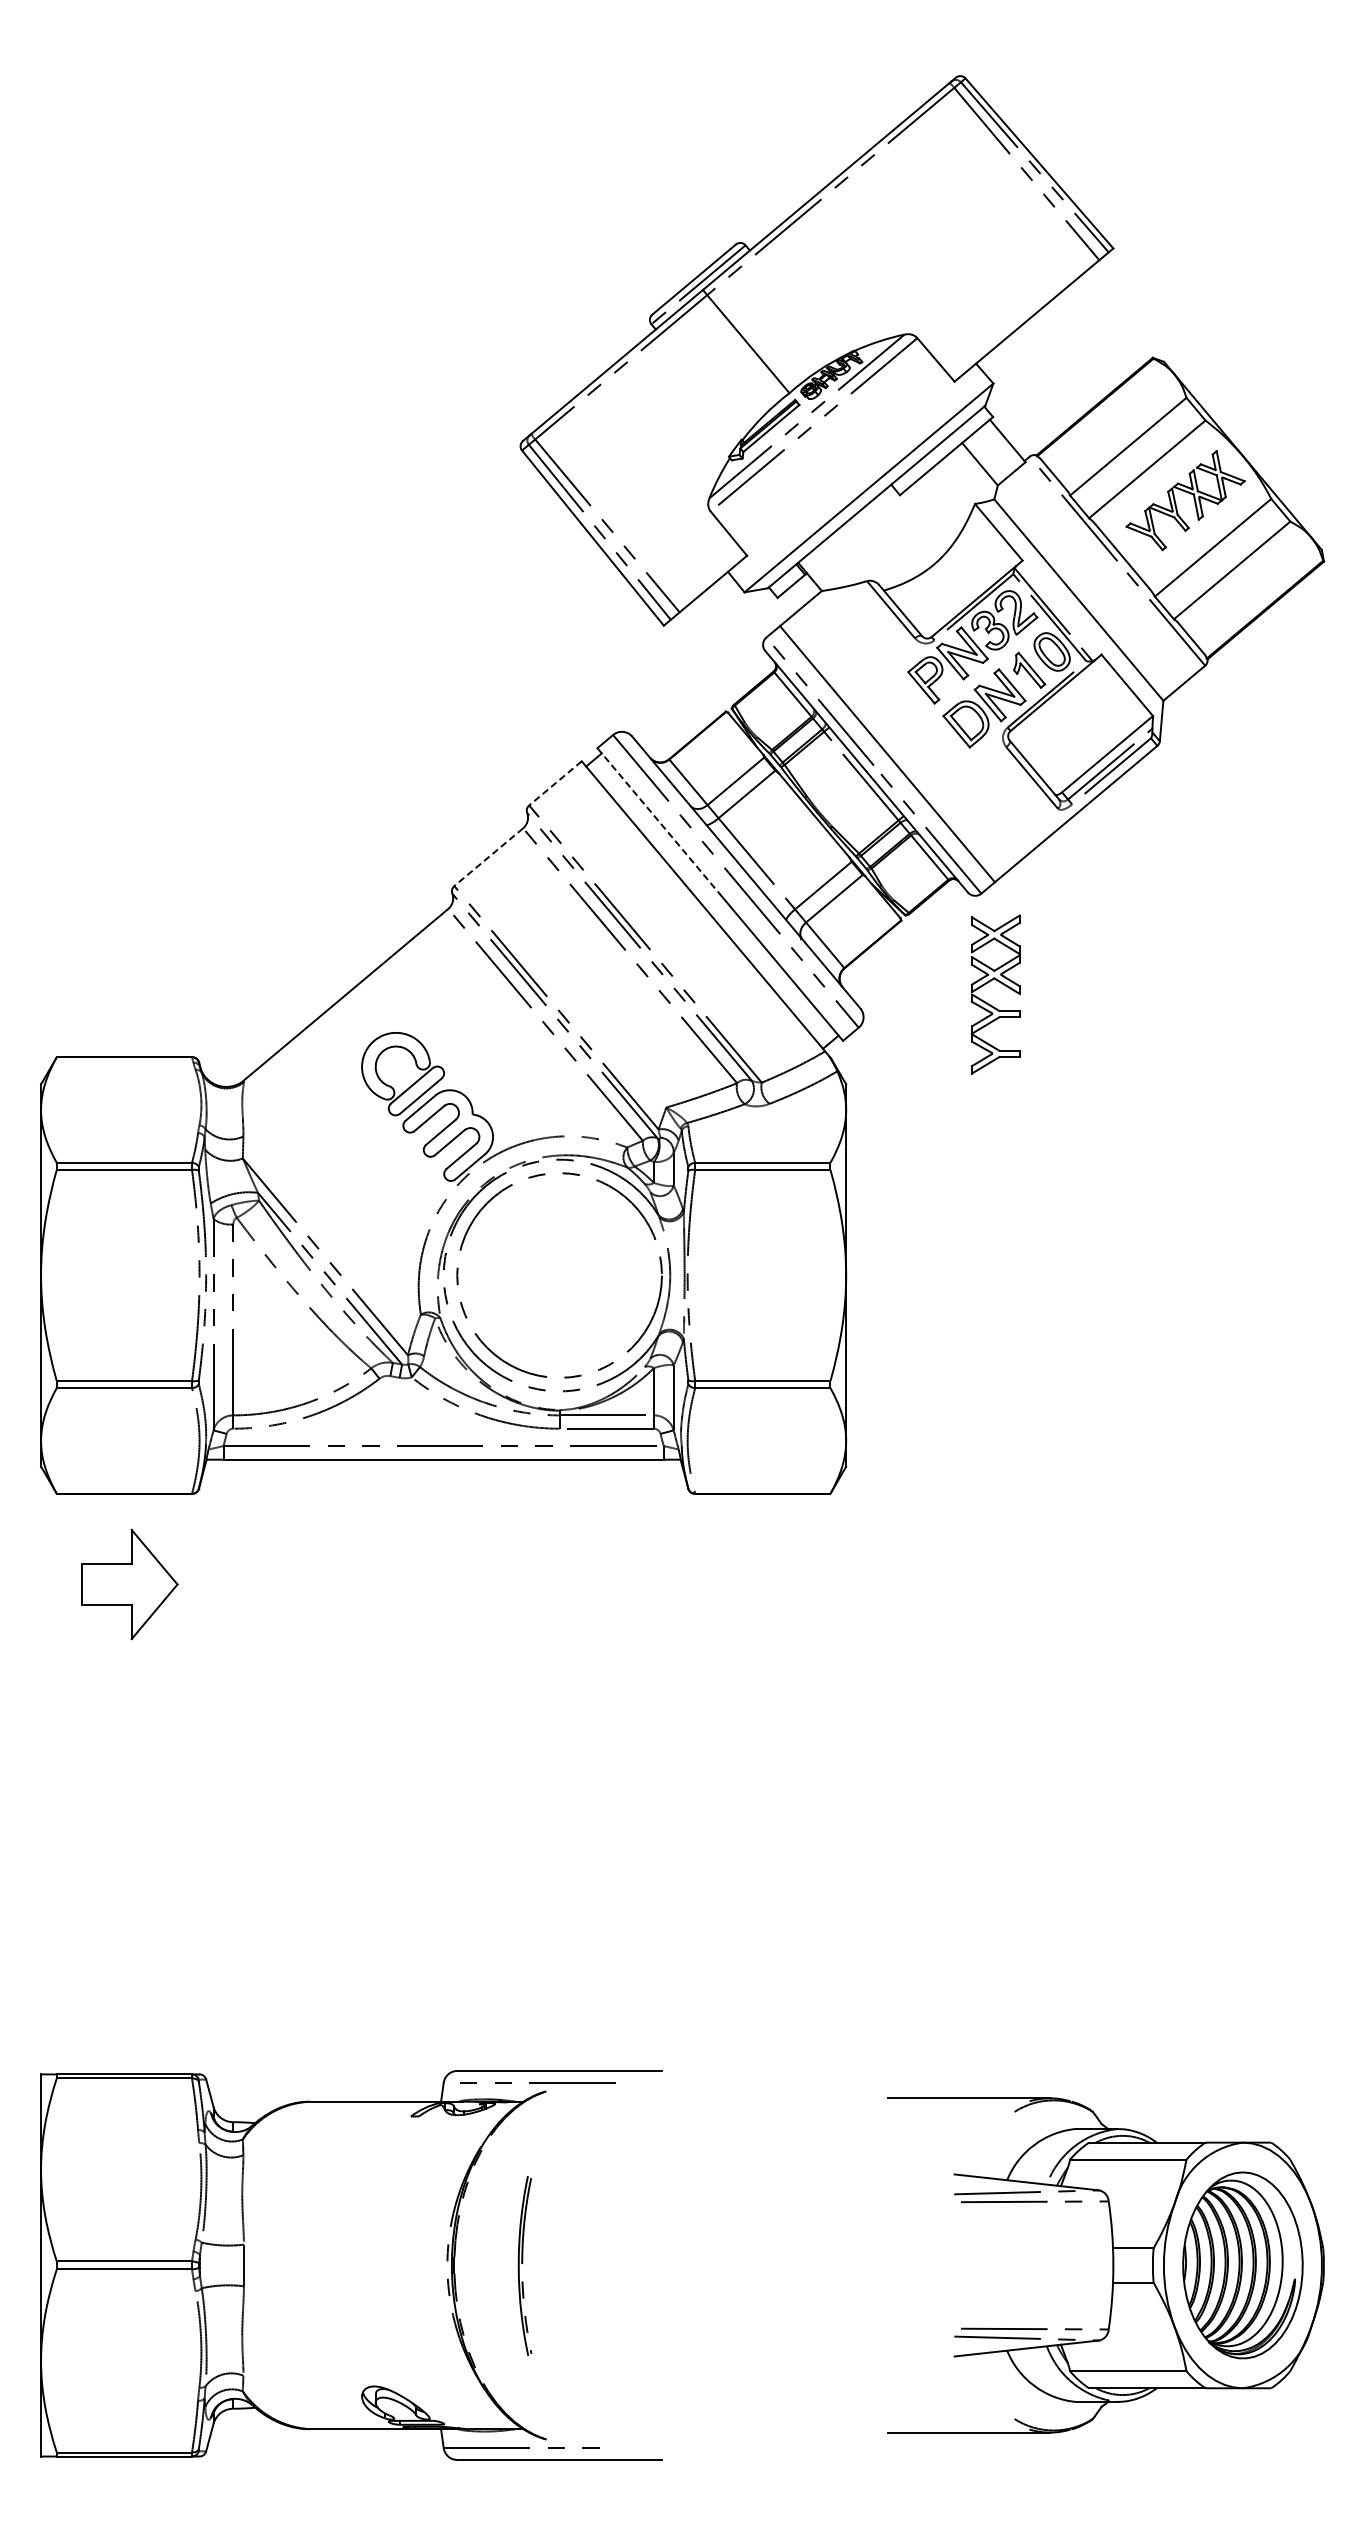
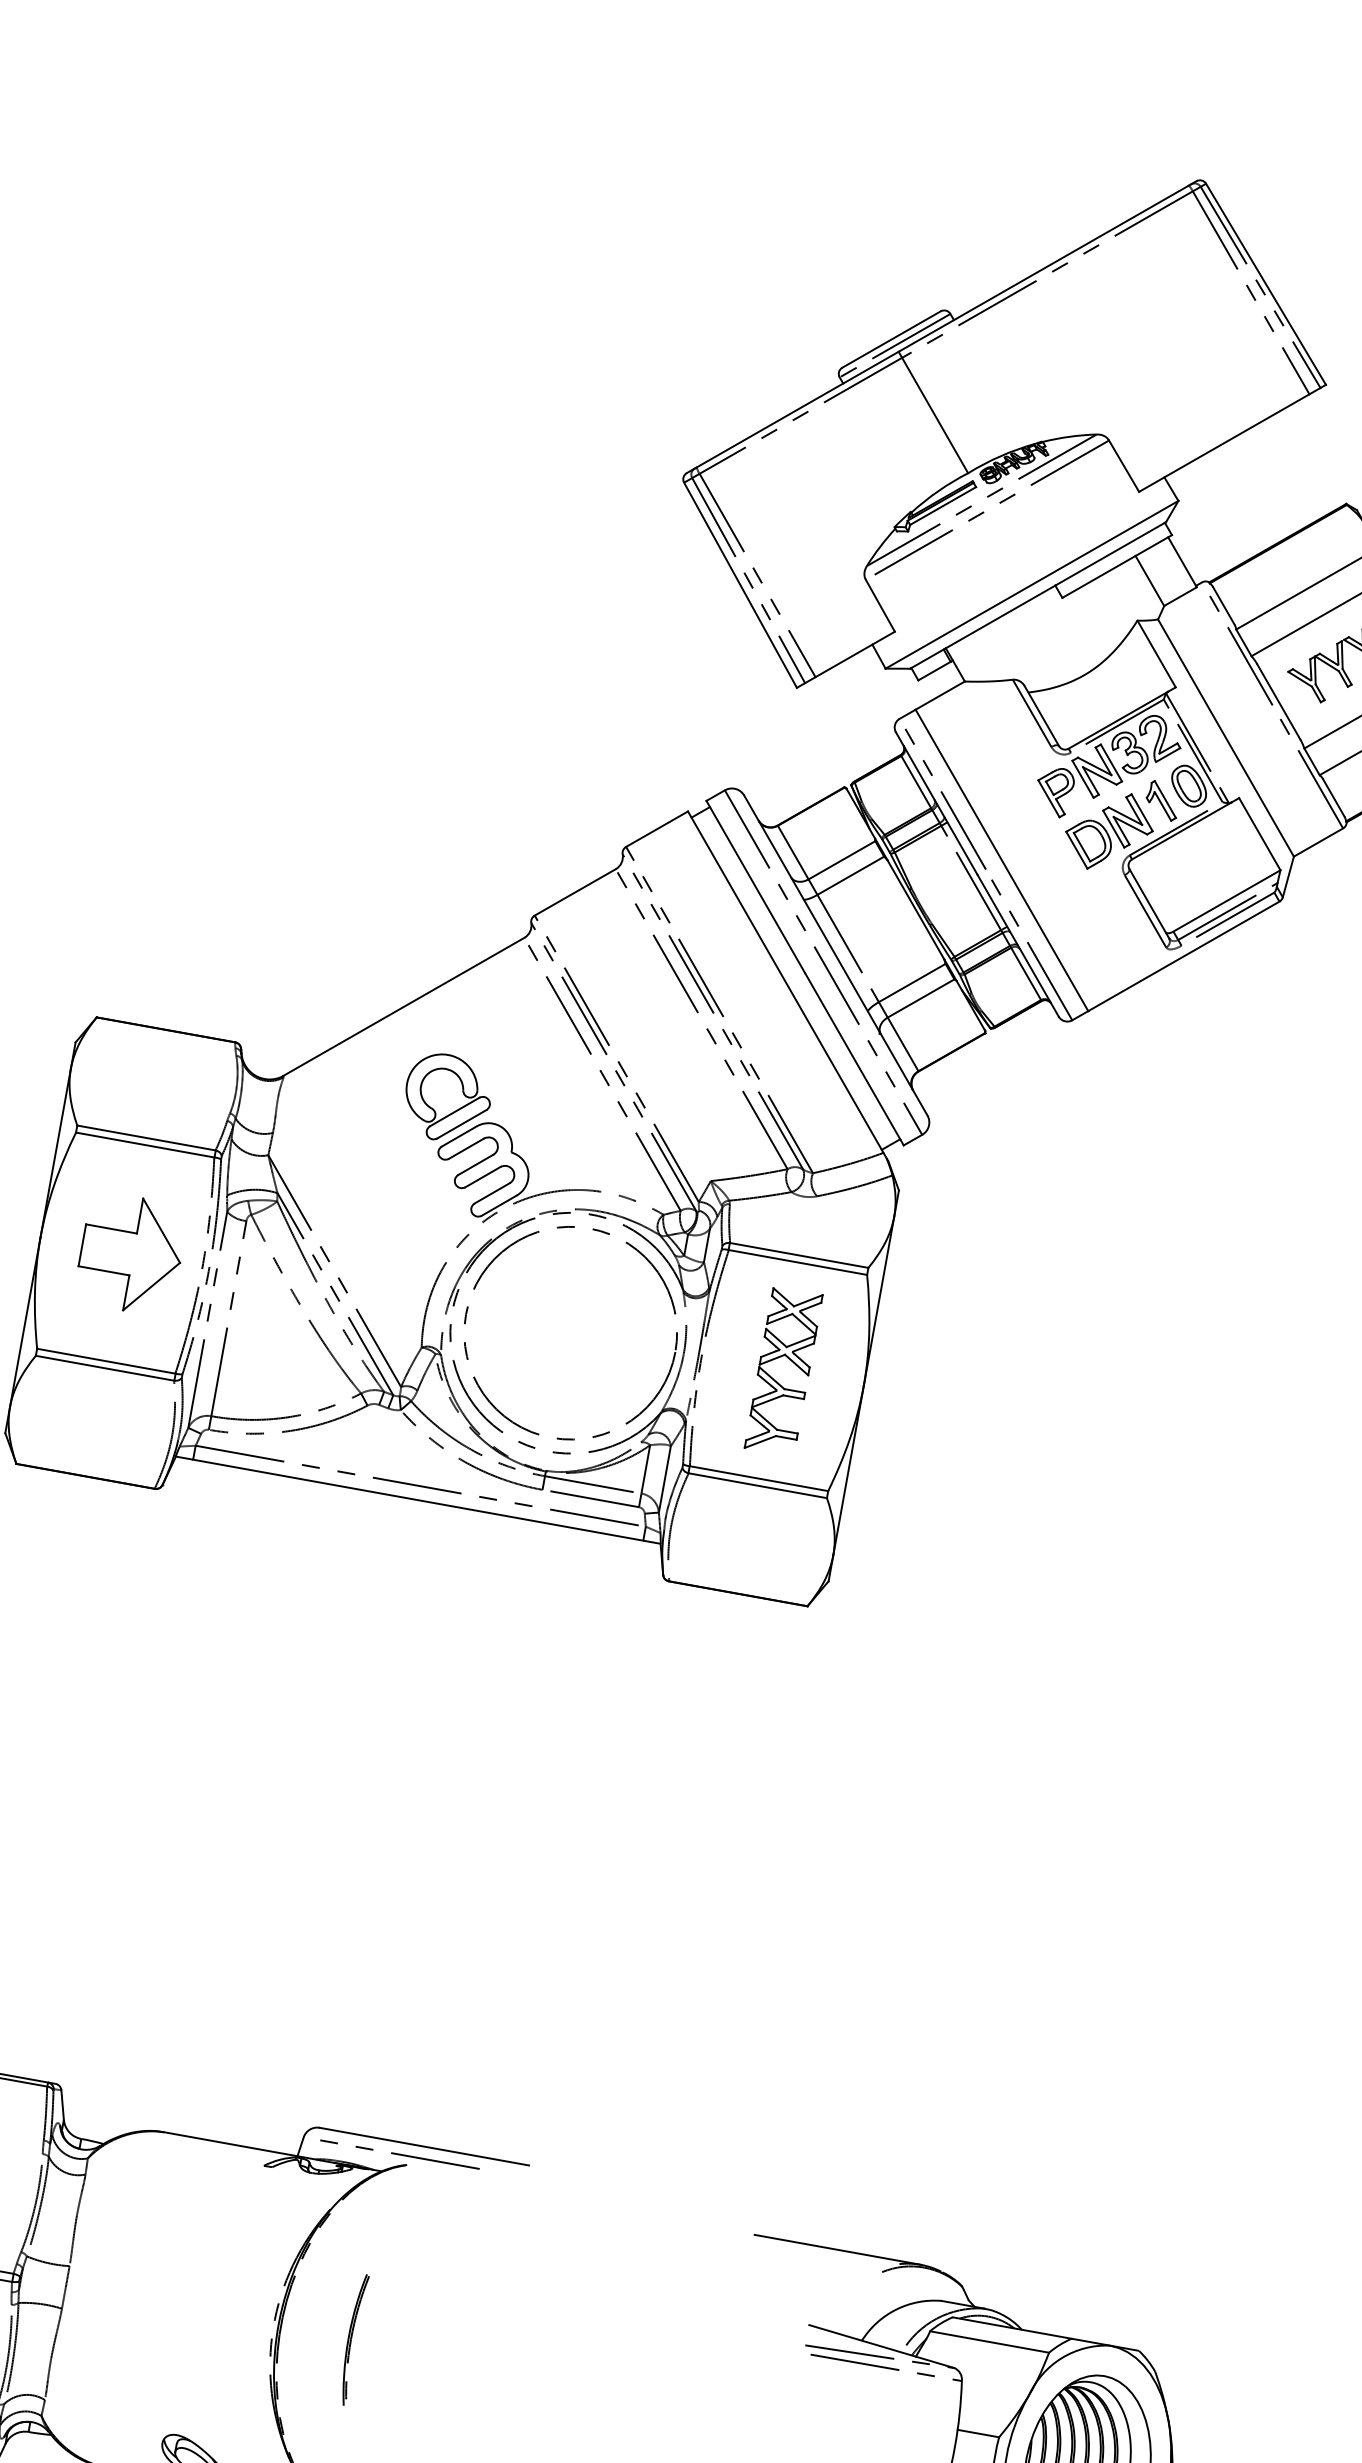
line: (555, 783) -> (657, 829), dashed -> solid
line: (658, 821) -> (755, 887), dashed -> solid
line: (488, 857) -> (574, 892), dashed -> solid
part: (989, 1003) -> (775, 1379), moved
part: (129, 1584) -> (130, 1254), moved
part: (524, 2265) -> (352, 2339), size x0.71

